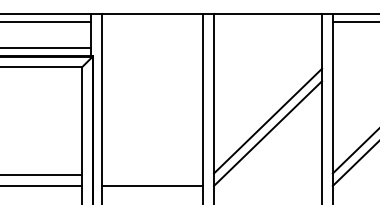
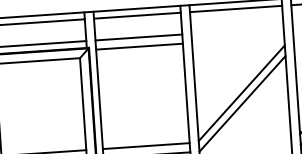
line: (152, 22) -> (137, 15), added
line: (268, 22) -> (236, 9), added
line: (152, 47) -> (138, 37), added
line: (152, 58) -> (139, 46), added
line: (152, 175) -> (146, 146), added

